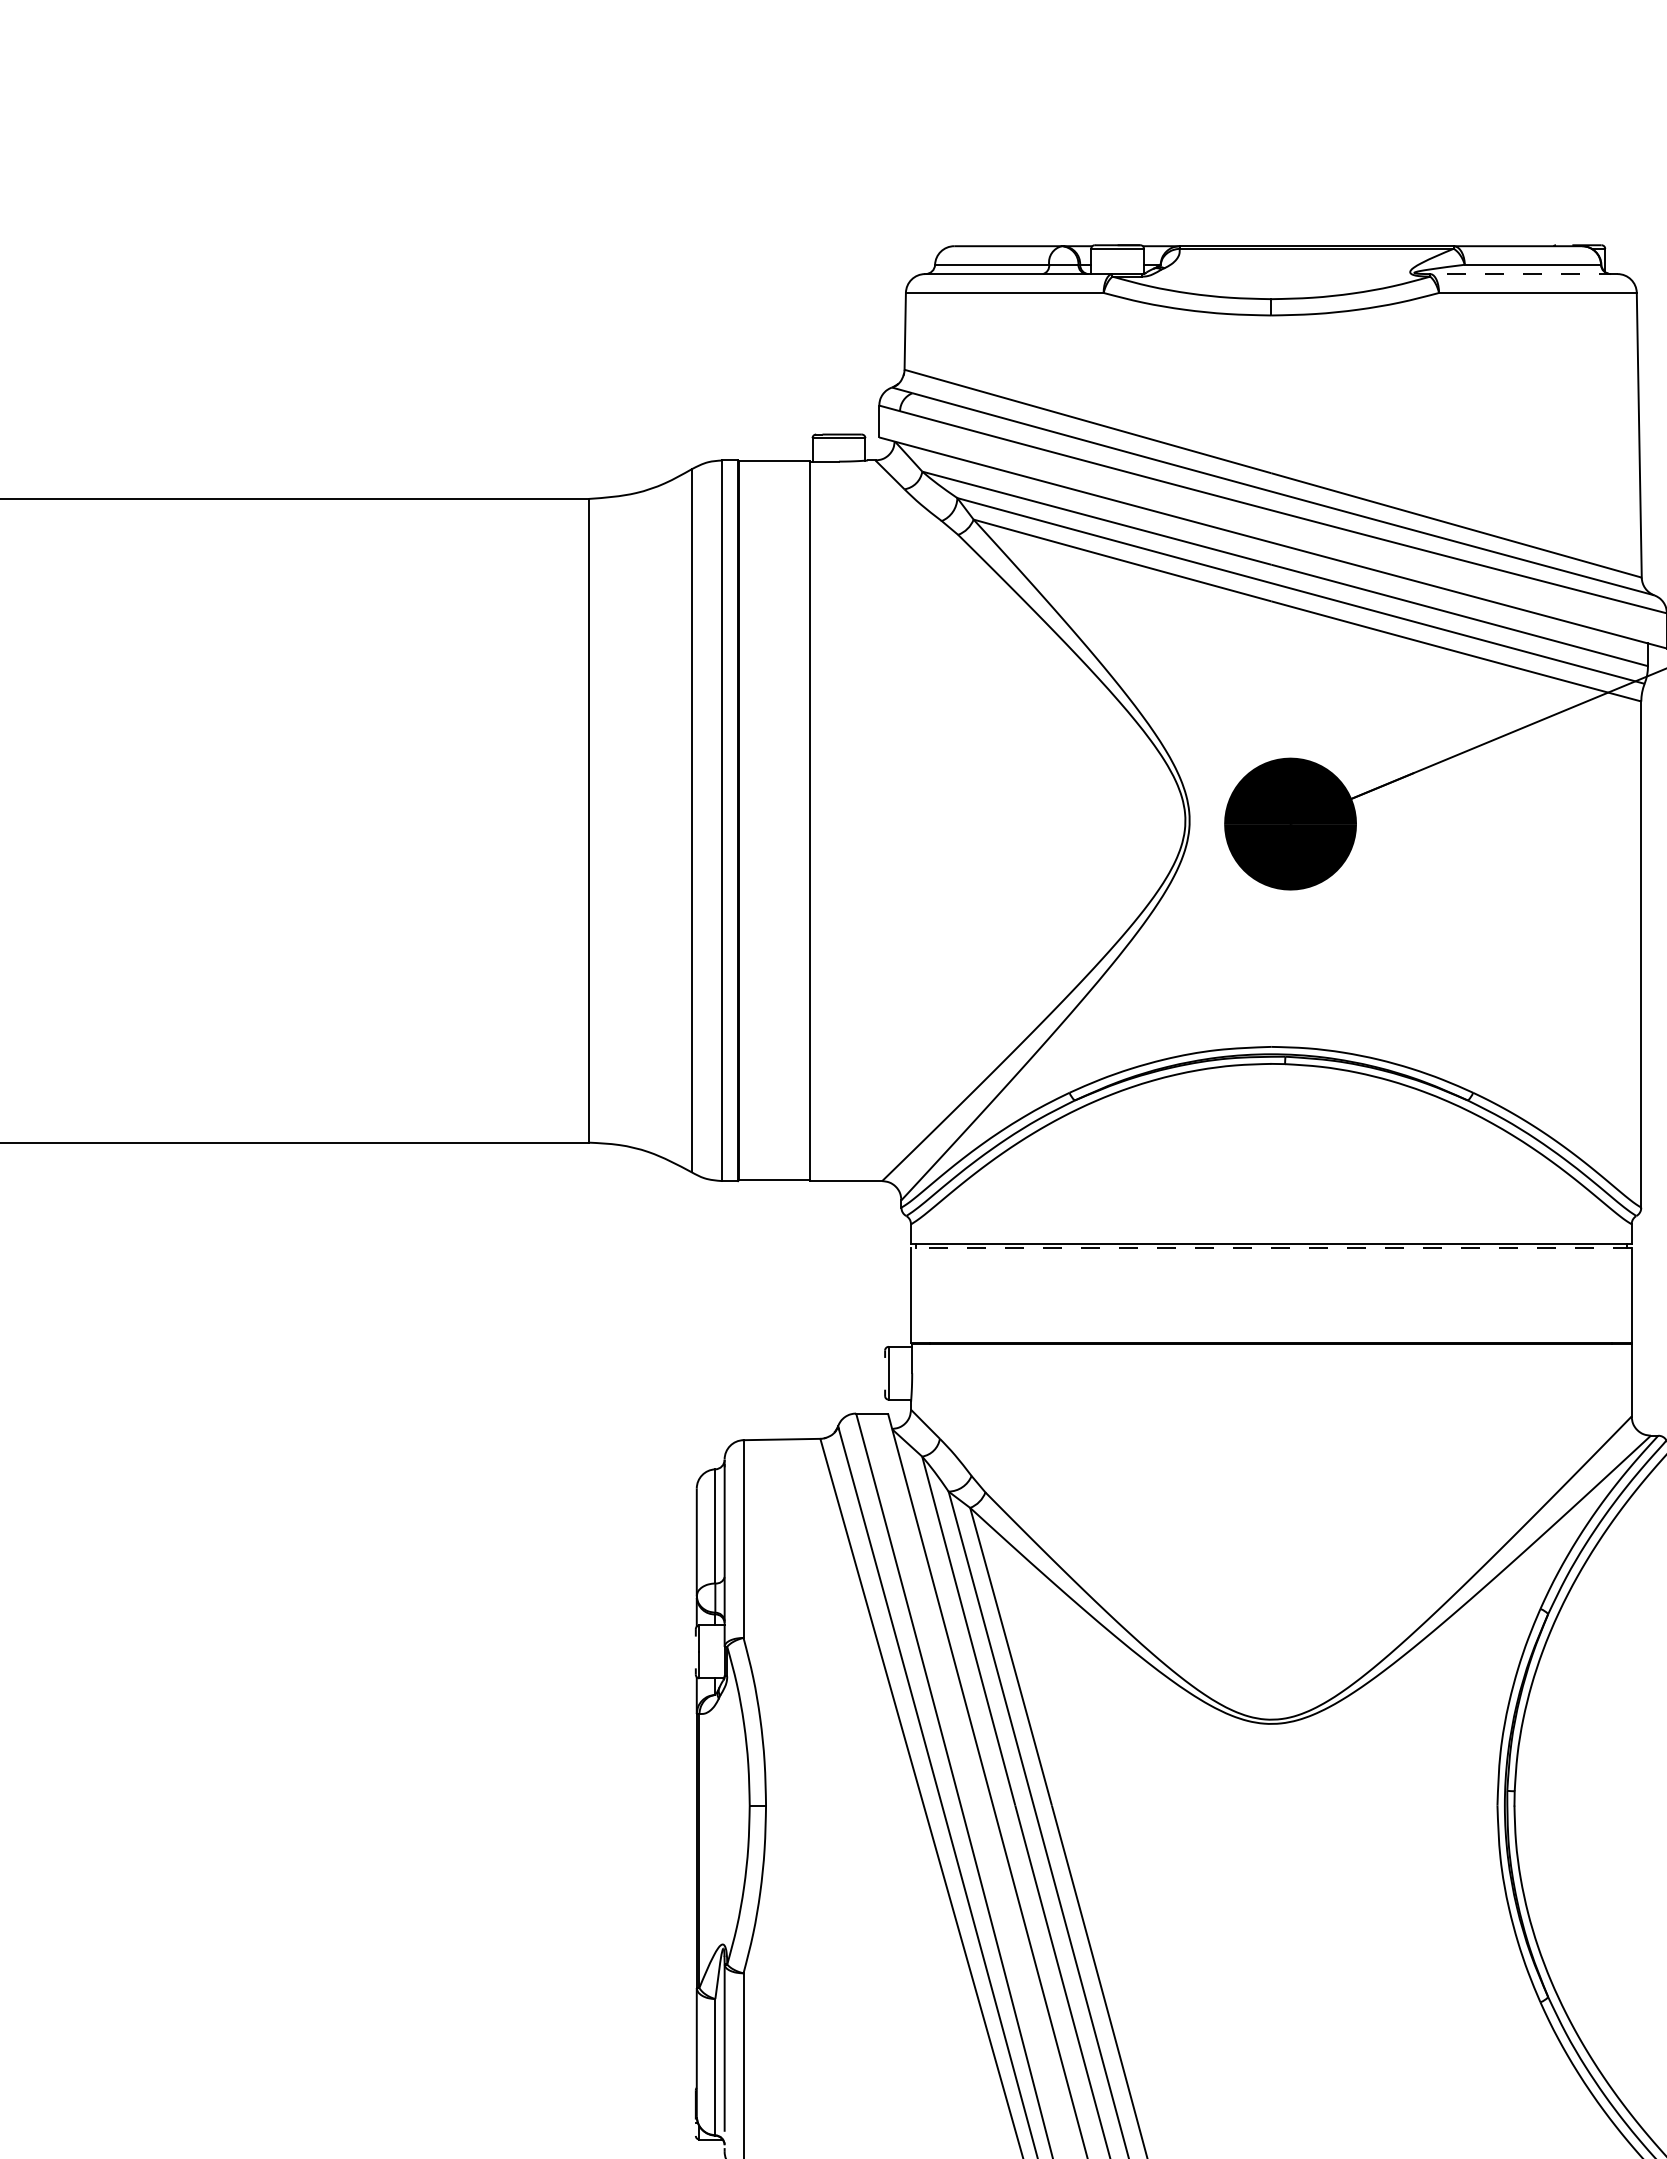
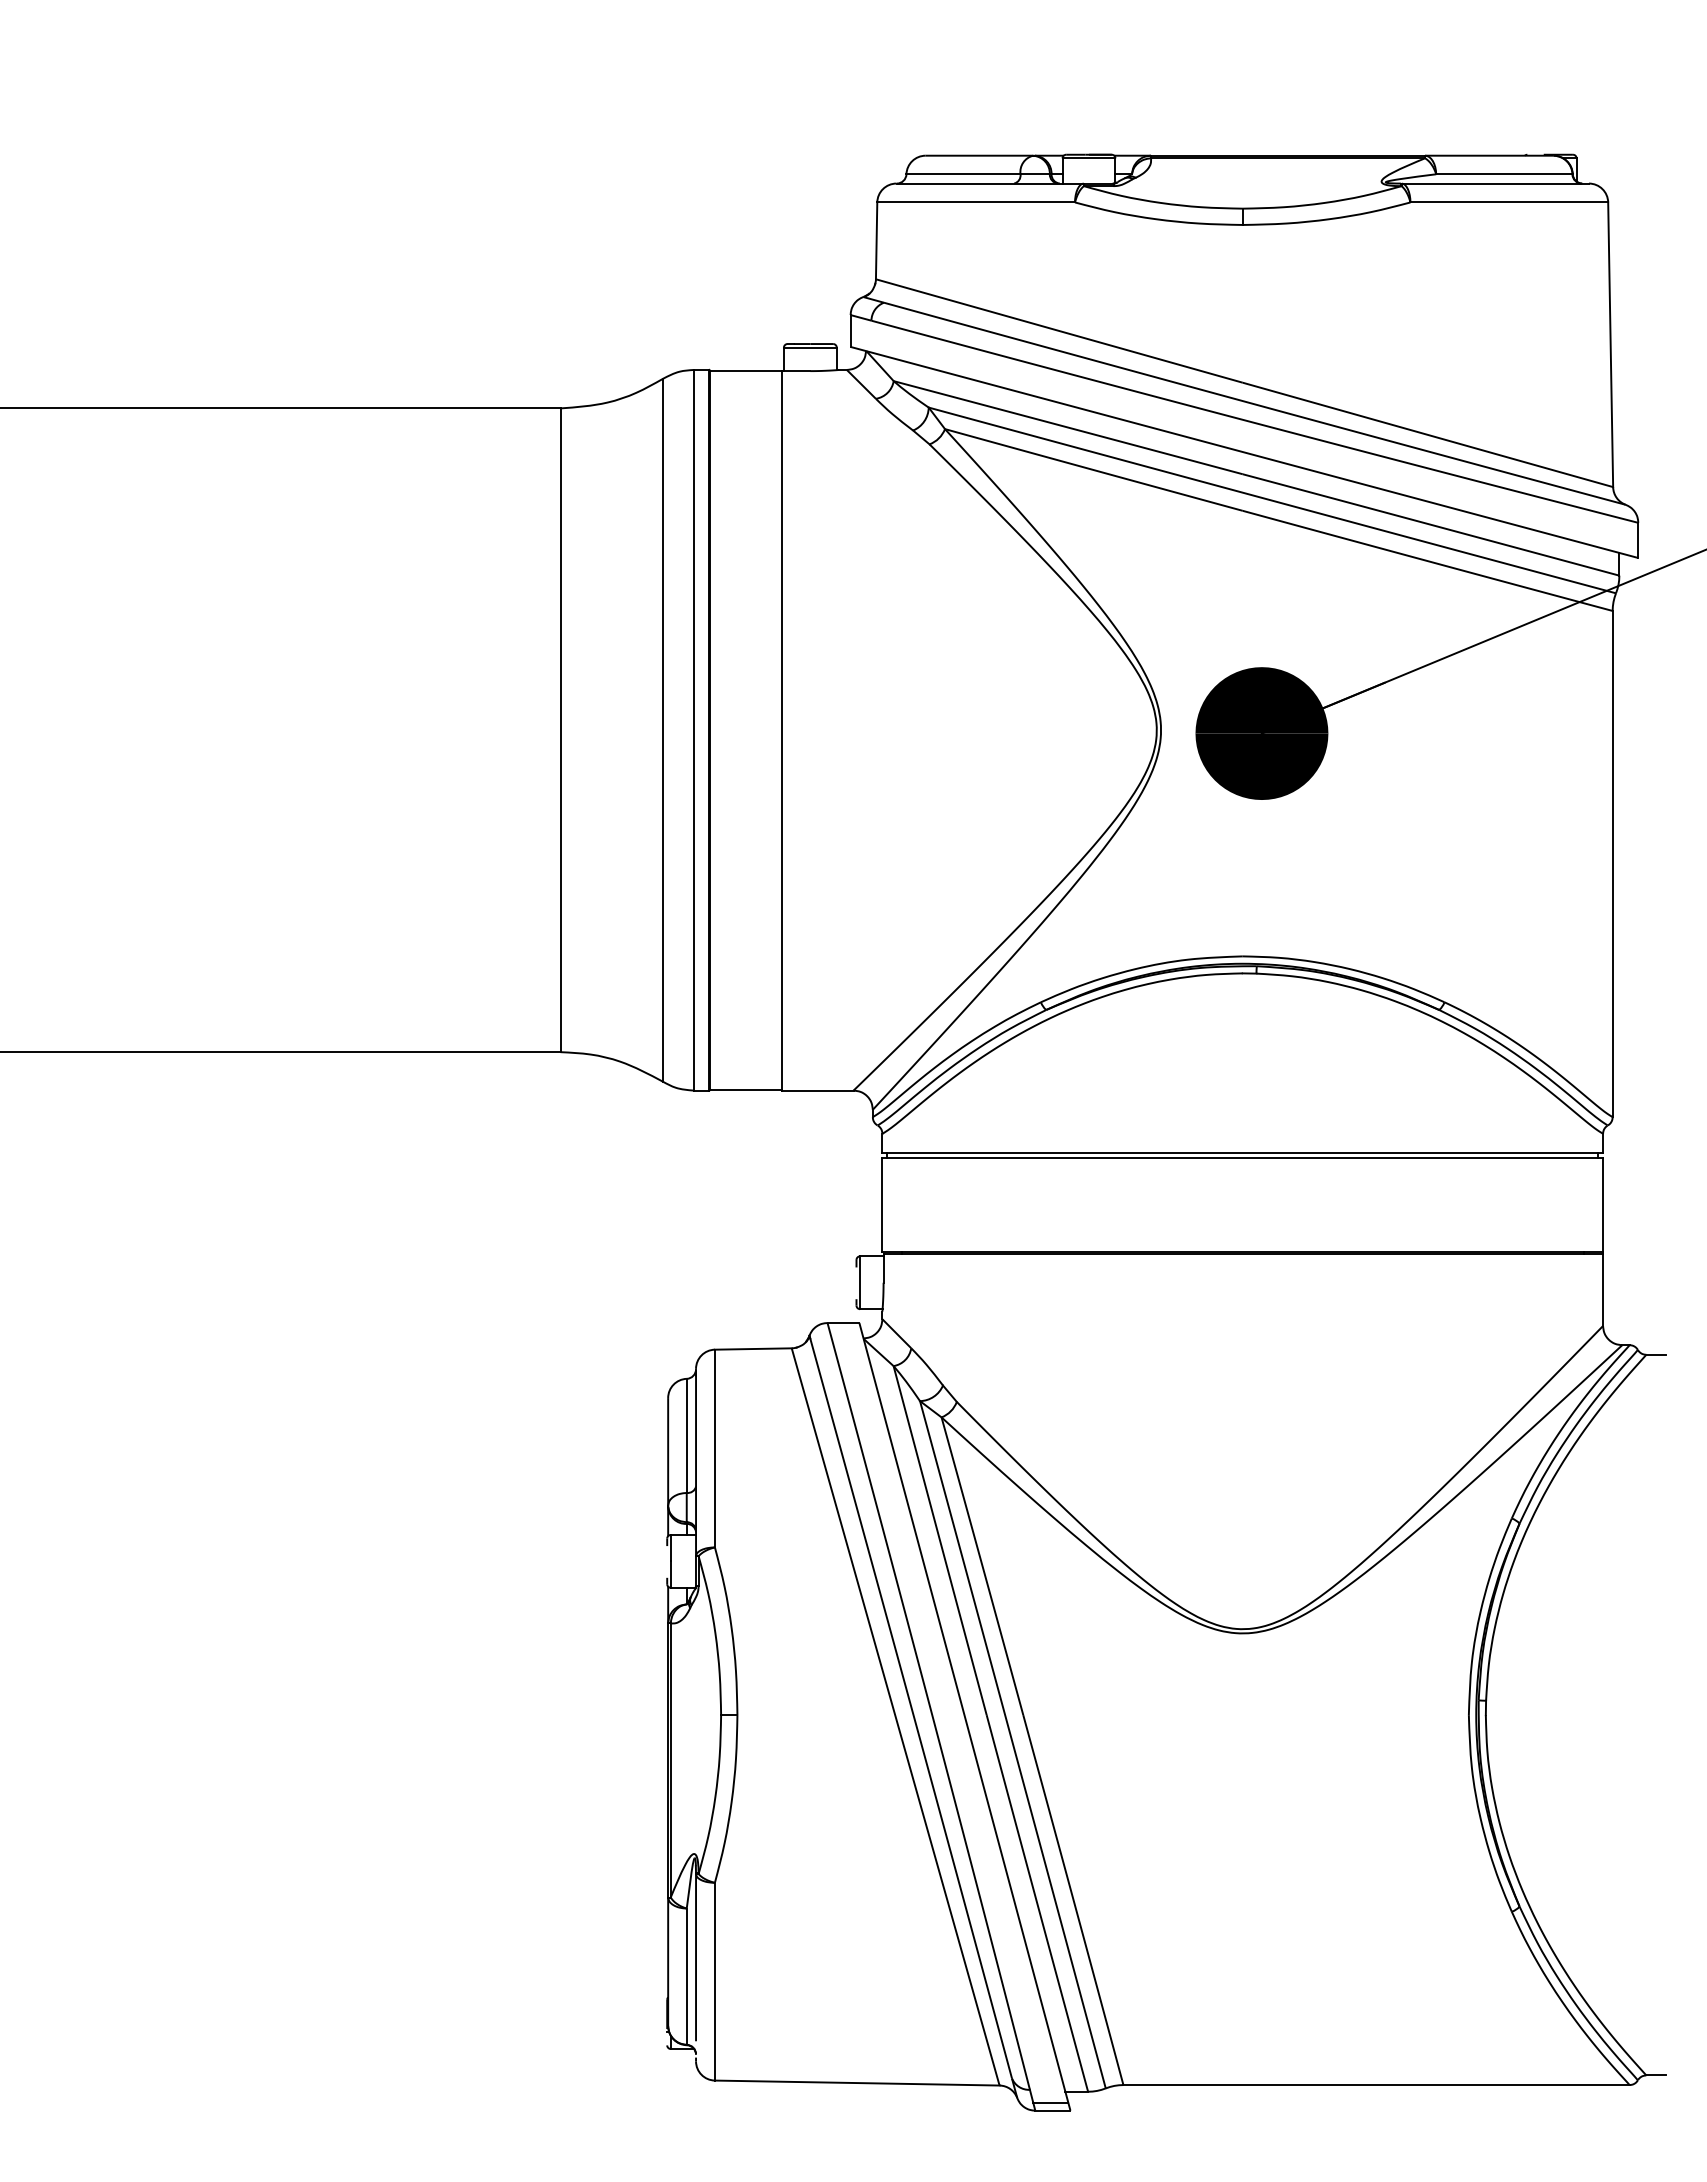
line: (1524, 274) -> (1495, 183), dashed -> solid
line: (1271, 1248) -> (1242, 1157), dashed -> solid

